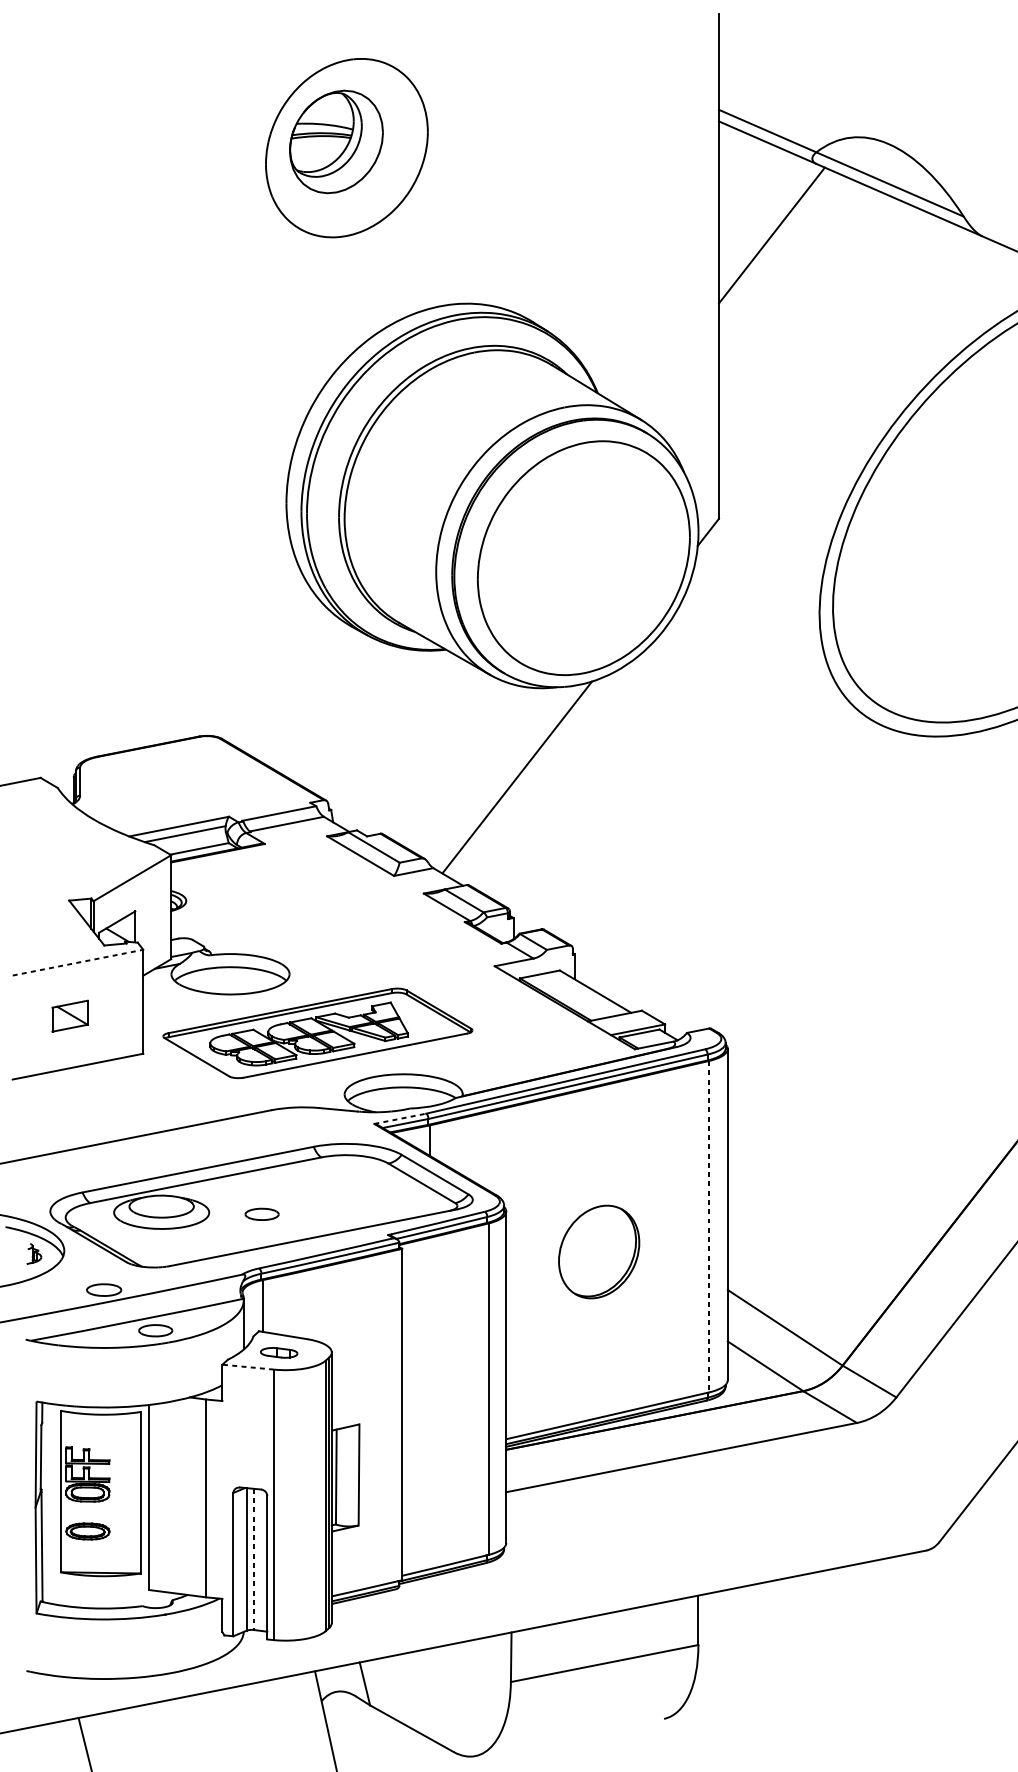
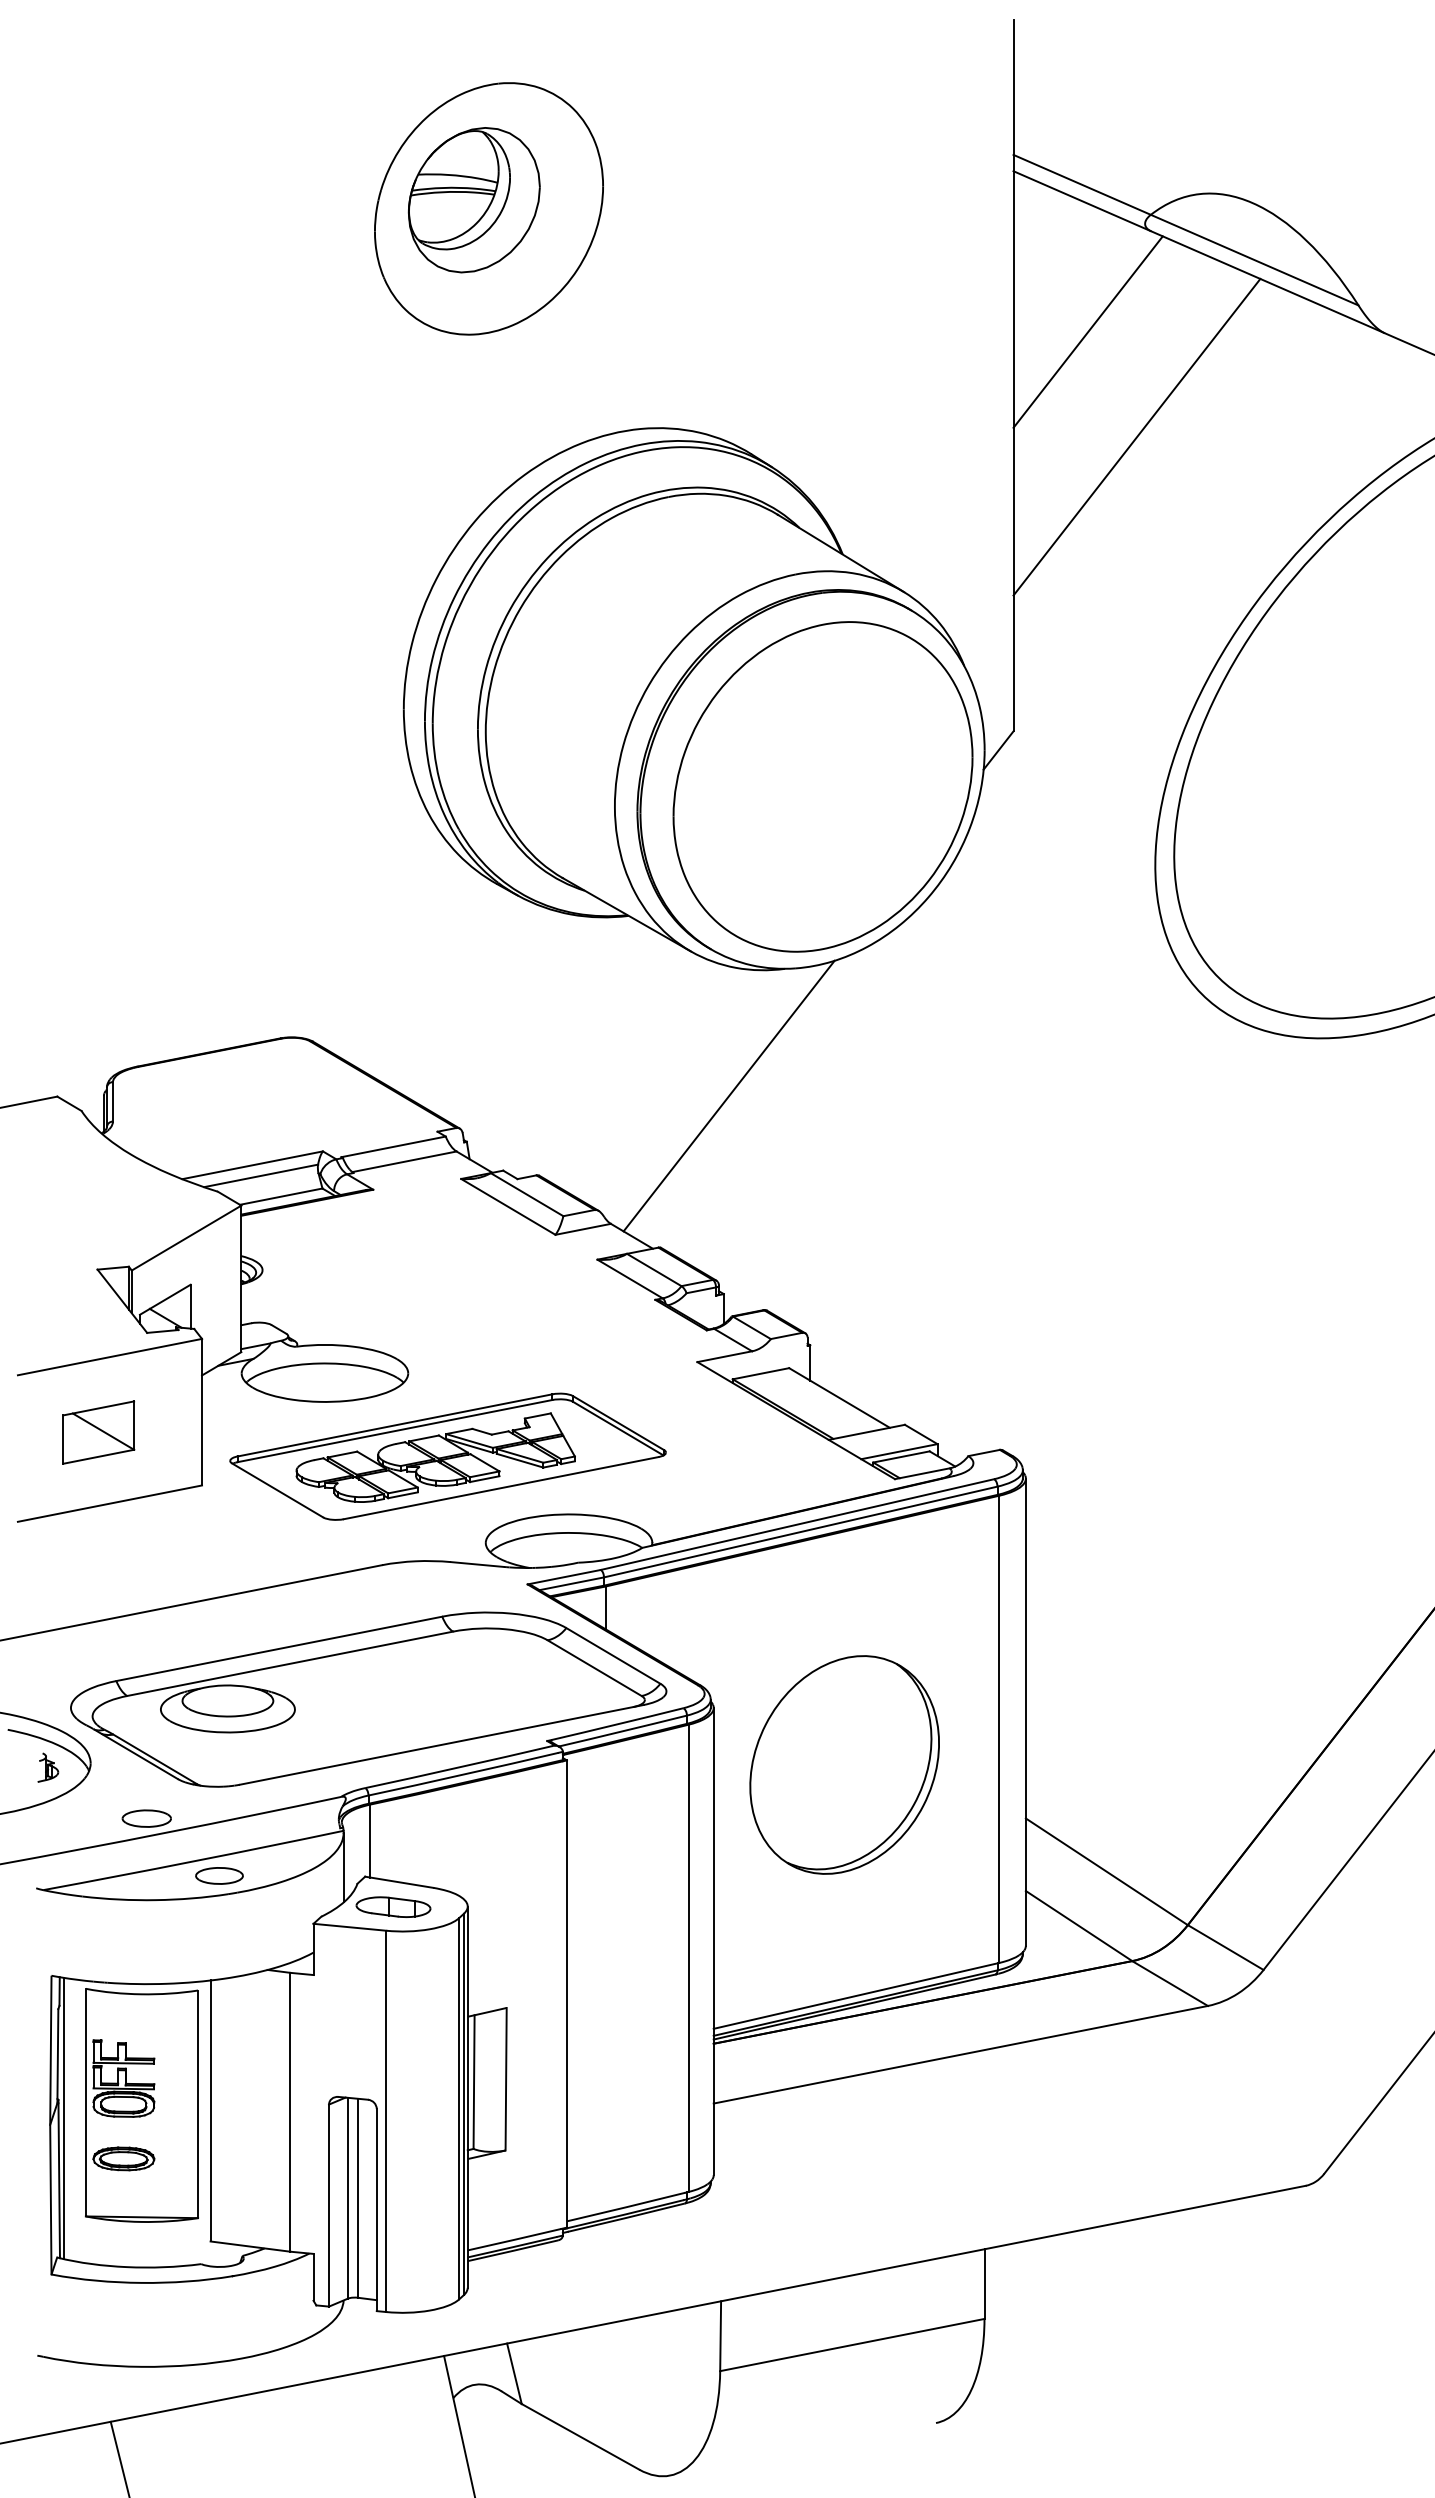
line: (806, 309) -> (1136, 436), added
line: (77, 962) -> (109, 1357), dashed -> solid
part: (69, 1016) -> (98, 1432), size x1.43
line: (400, 1119) -> (564, 1577), dashed -> solid
part: (262, 1214) -> (369, 1711), removed
line: (709, 1226) -> (999, 1729), dashed -> solid
part: (599, 1251) -> (844, 1764), size x1.67
part: (279, 1352) -> (393, 1906), size x1.43
line: (247, 1367) -> (349, 1927), dashed -> solid
line: (45, 1502) -> (63, 2118), added
line: (253, 1559) -> (357, 2198), dashed -> solid

